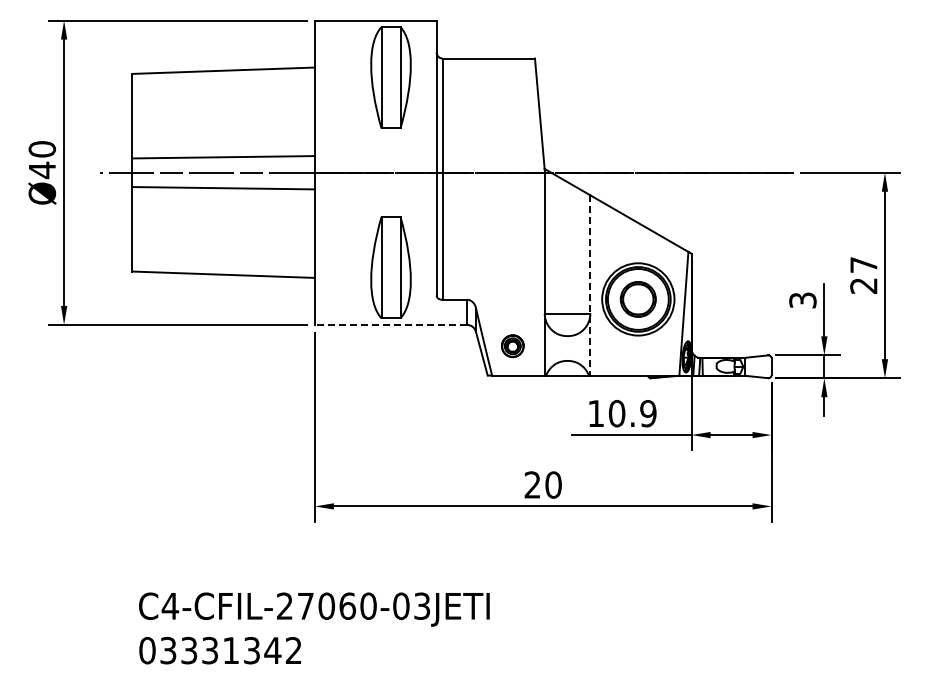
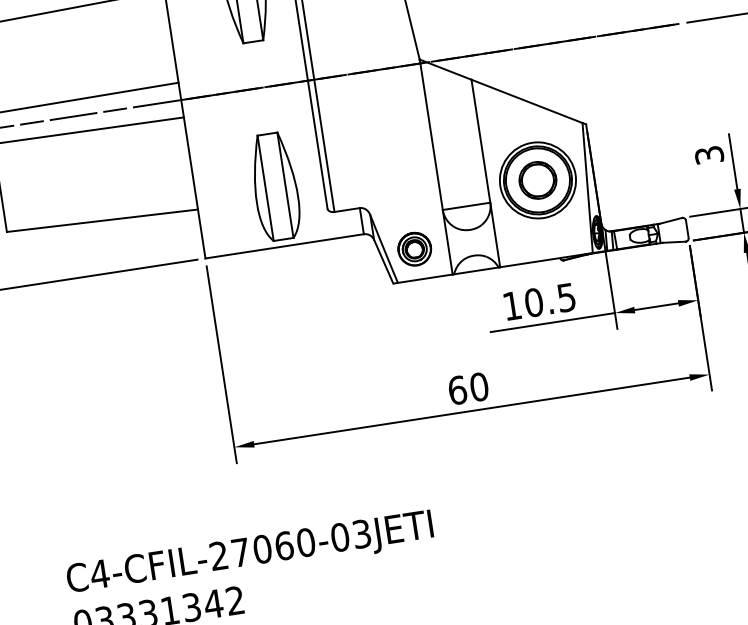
line: (590, 285) -> (485, 173), dashed -> solid
line: (390, 324) -> (284, 245), dashed -> solid
part: (512, 345) -> (414, 248), size x1.43
text: (648, 413) -> (566, 297), 10.9 -> 10.5
text: (532, 484) -> (457, 389), 20 -> 60

